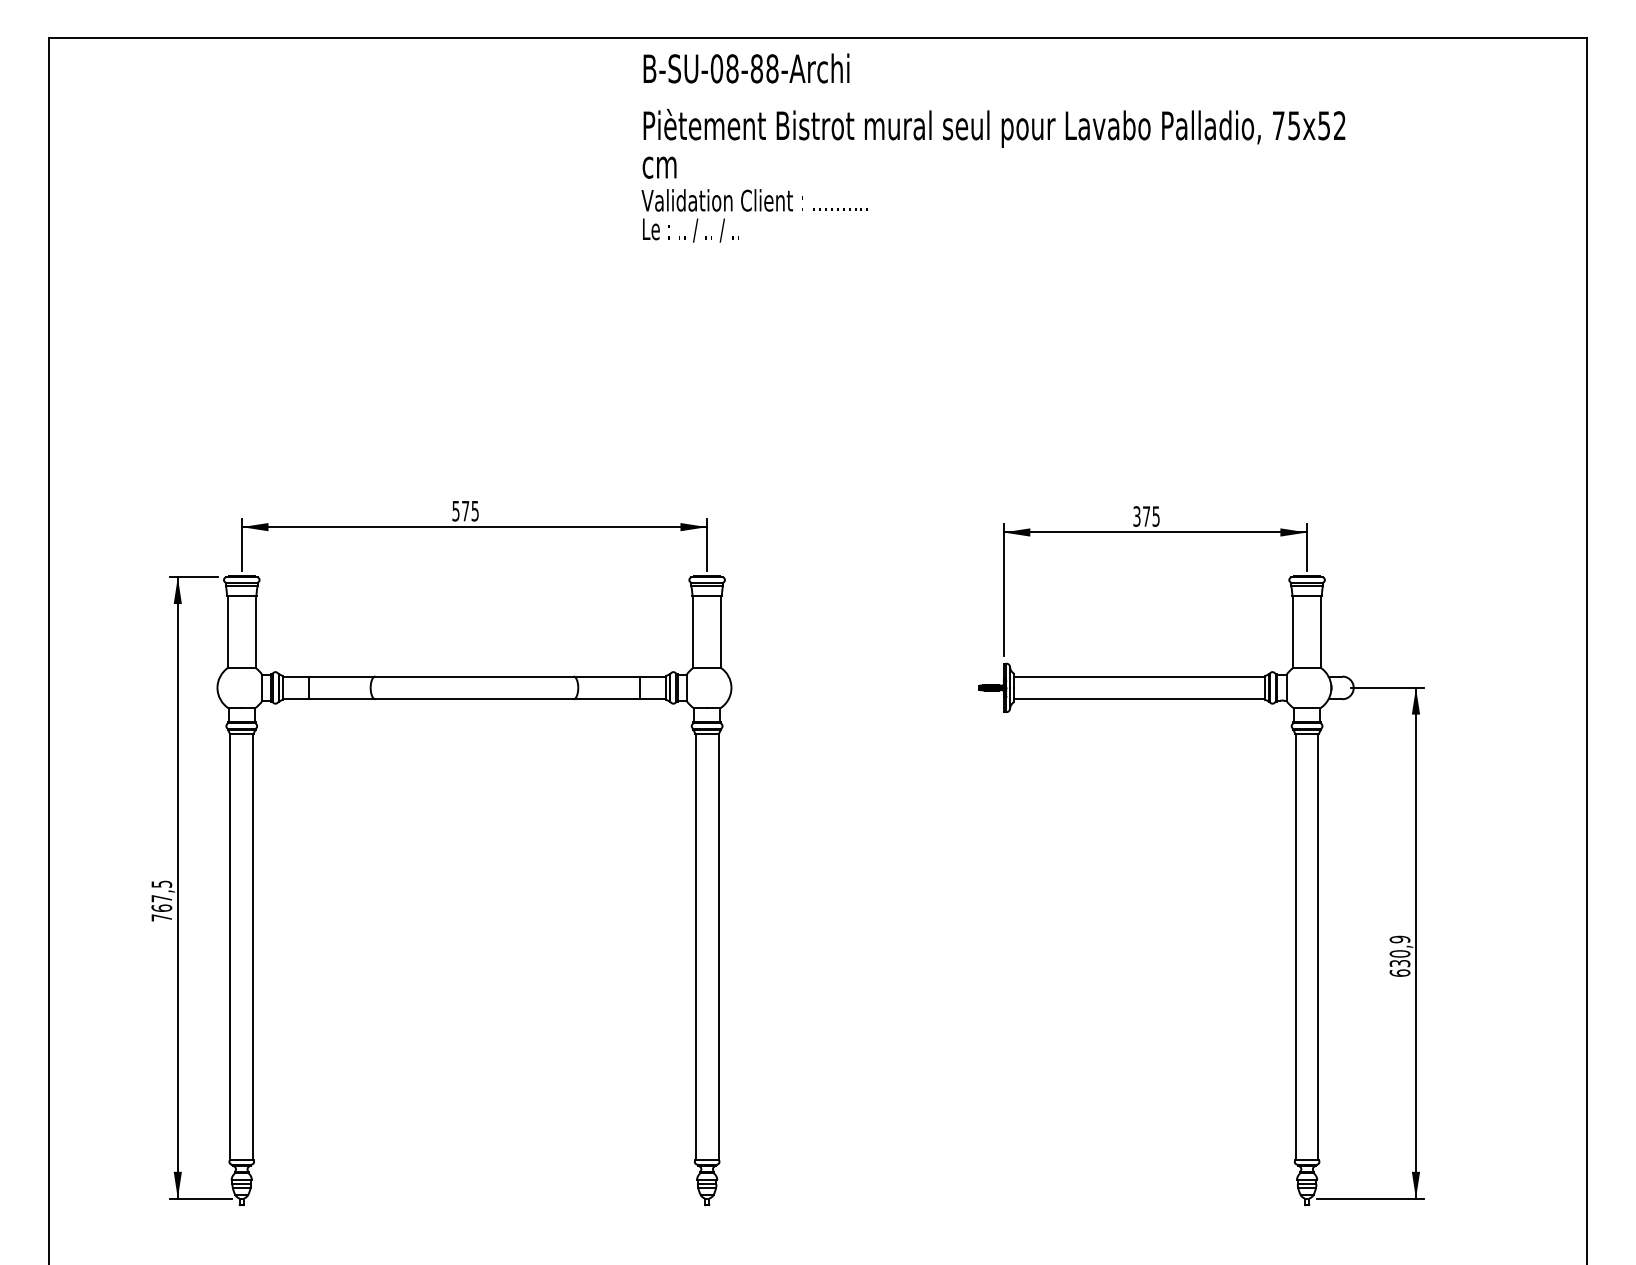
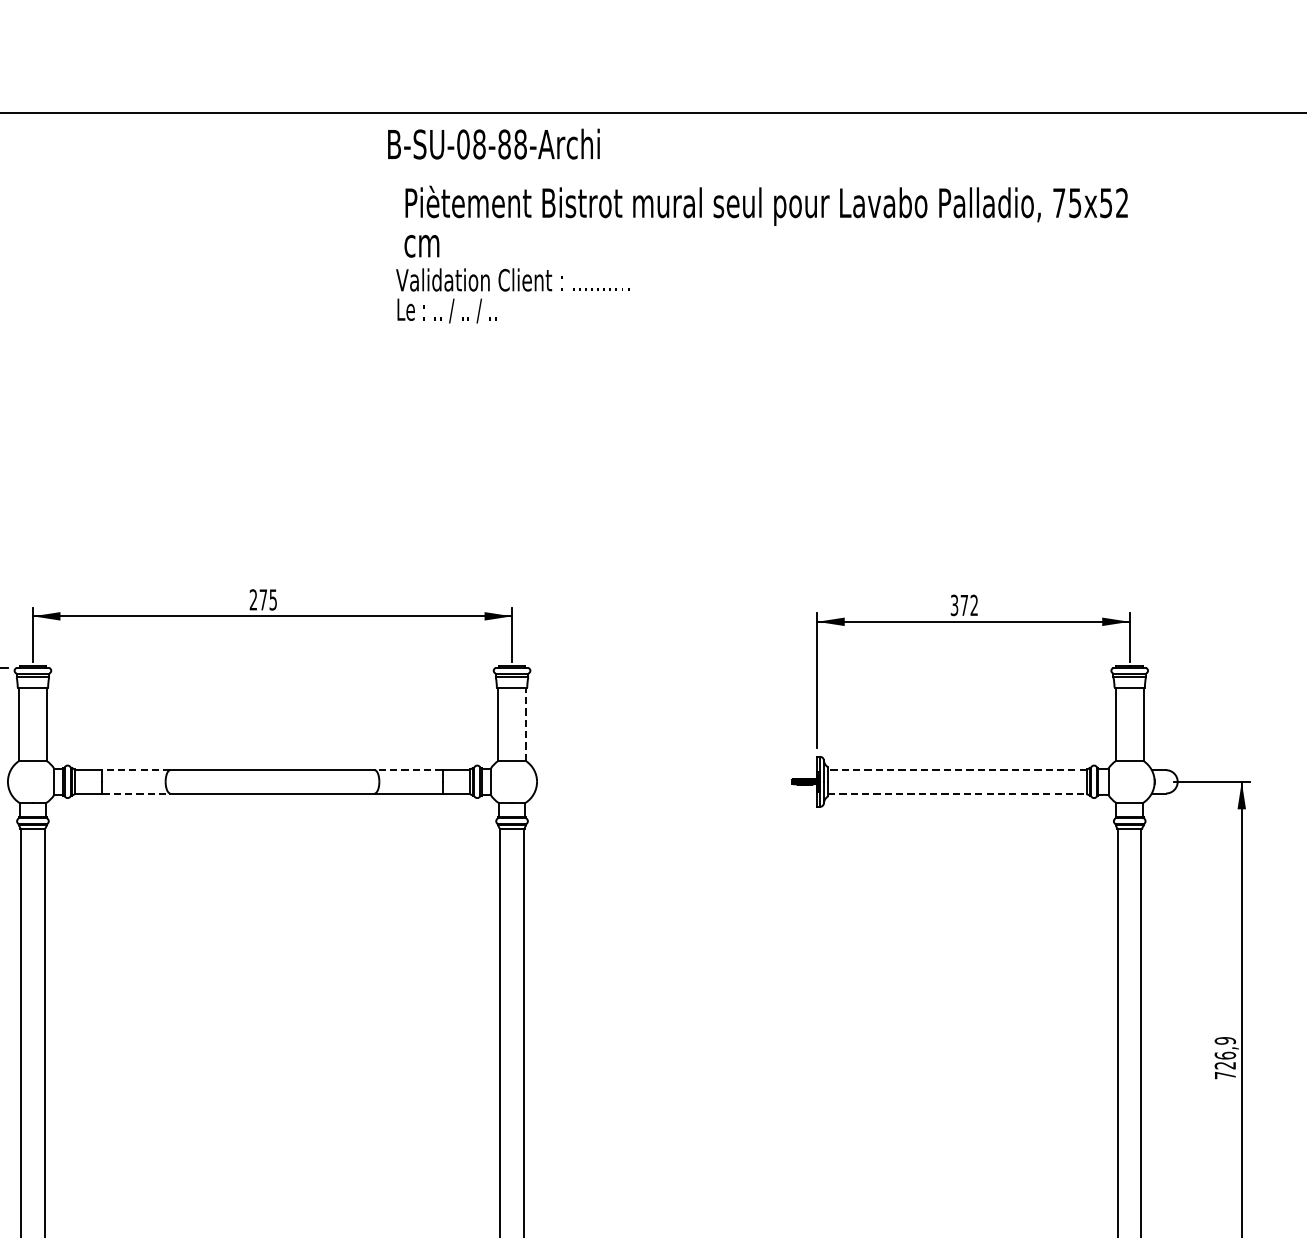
text: (746, 68) -> (493, 144), moved
text: (993, 143) -> (765, 221), moved
text: (754, 215) -> (512, 295), moved
text: (455, 510) -> (252, 599), 575 -> 275
text: (1155, 516) -> (973, 605), 375 -> 372
line: (720, 631) -> (525, 723), solid -> dashed
line: (341, 676) -> (135, 770), solid -> dashed
line: (606, 676) -> (408, 770), solid -> dashed
line: (1139, 676) -> (957, 770), solid -> dashed
line: (342, 699) -> (136, 793), solid -> dashed
line: (1139, 699) -> (957, 793), solid -> dashed
text: (1399, 963) -> (1224, 1065), 630,9 -> 726,9

